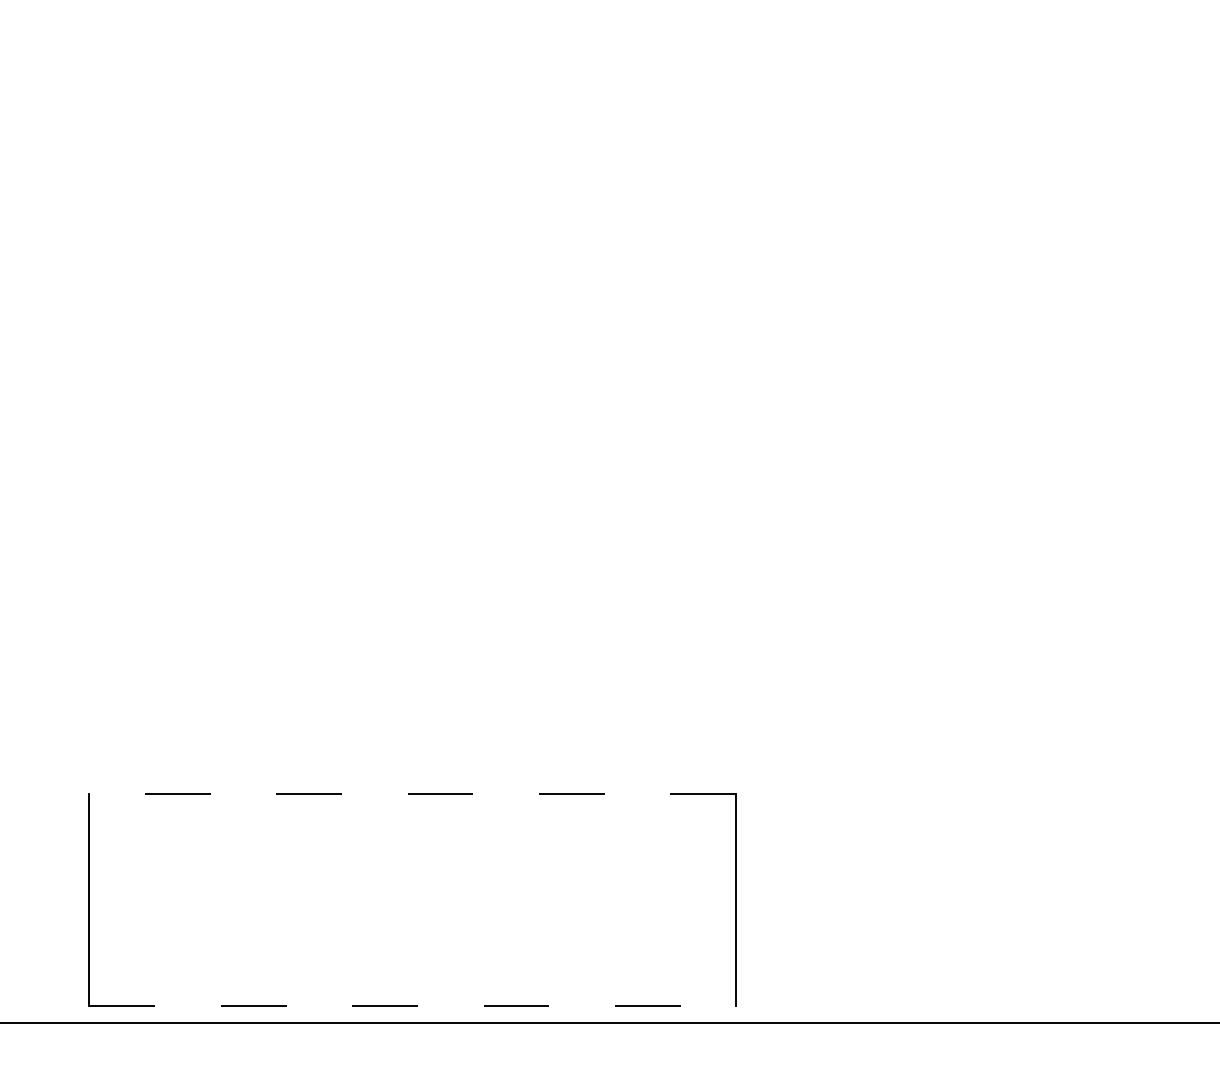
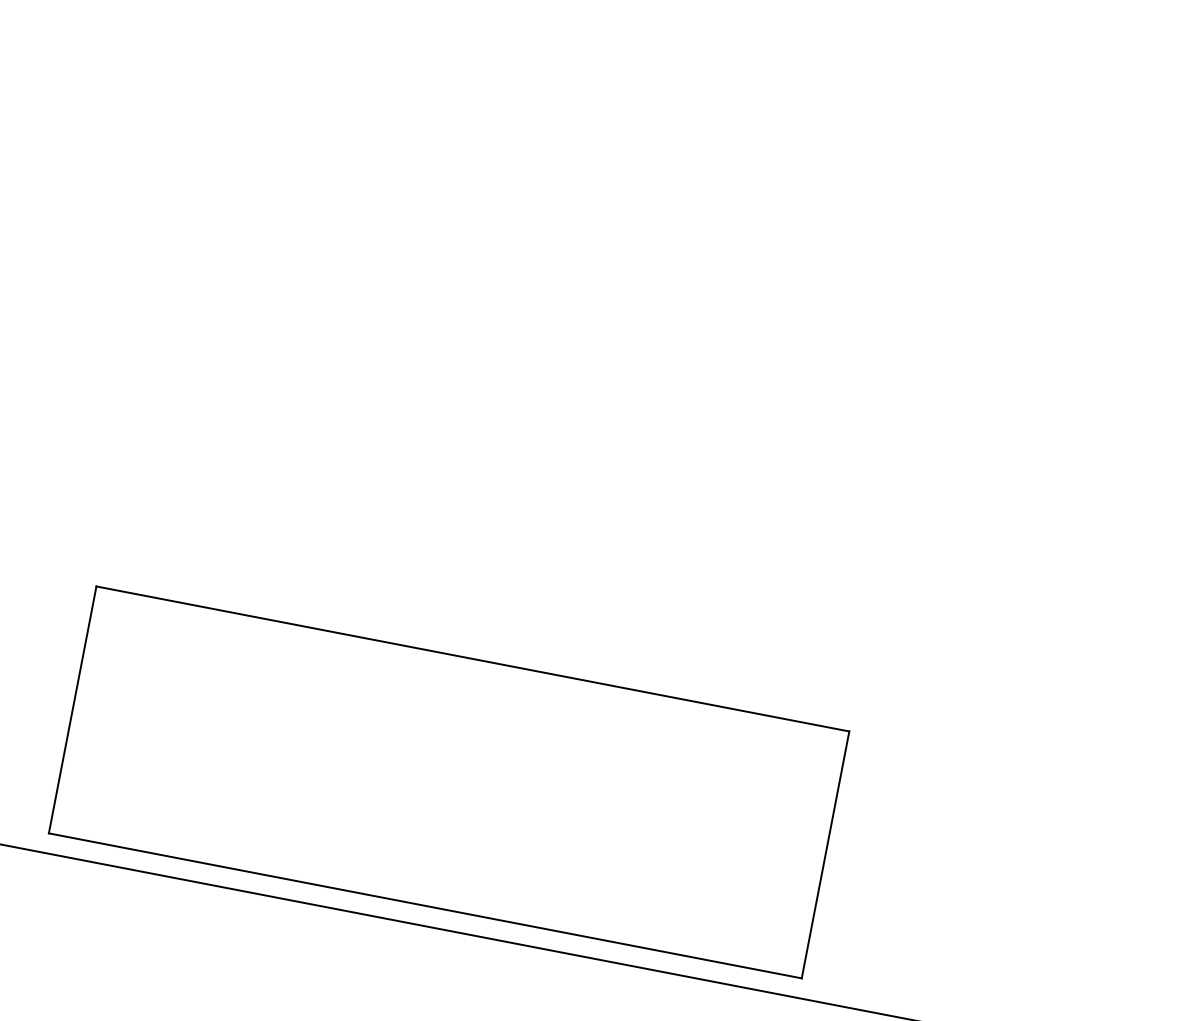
line: (412, 794) -> (472, 658), dashed -> solid
line: (413, 1006) -> (426, 906), dashed -> solid

